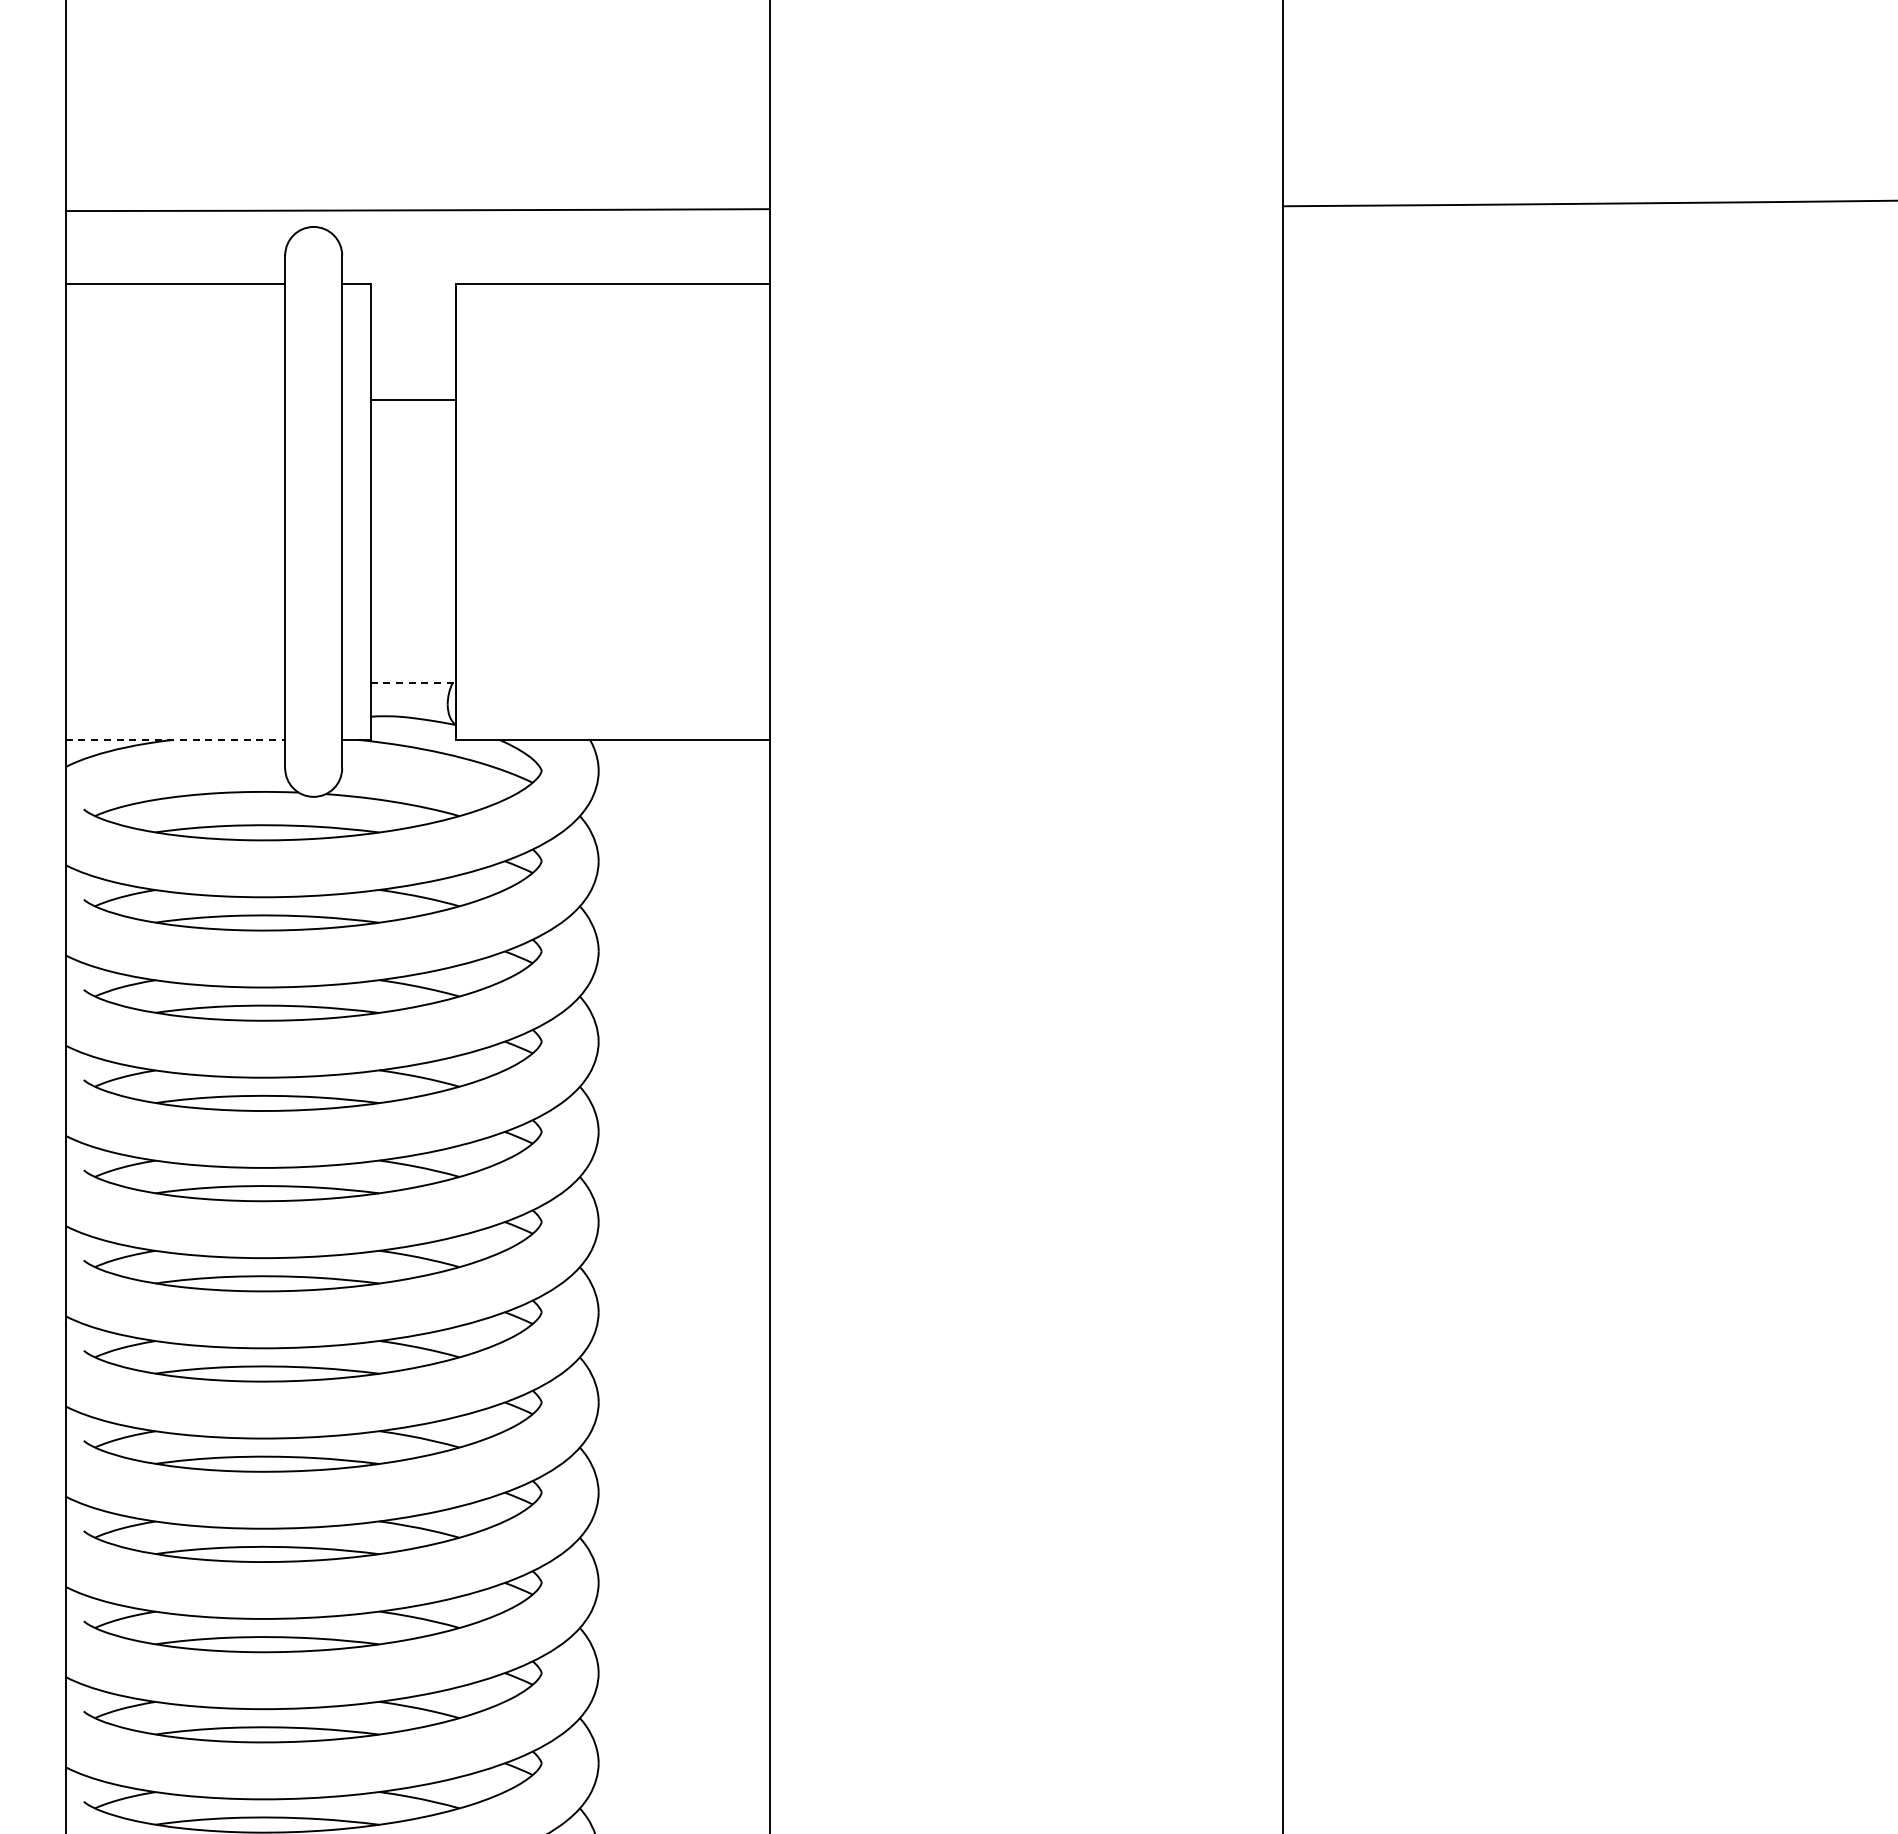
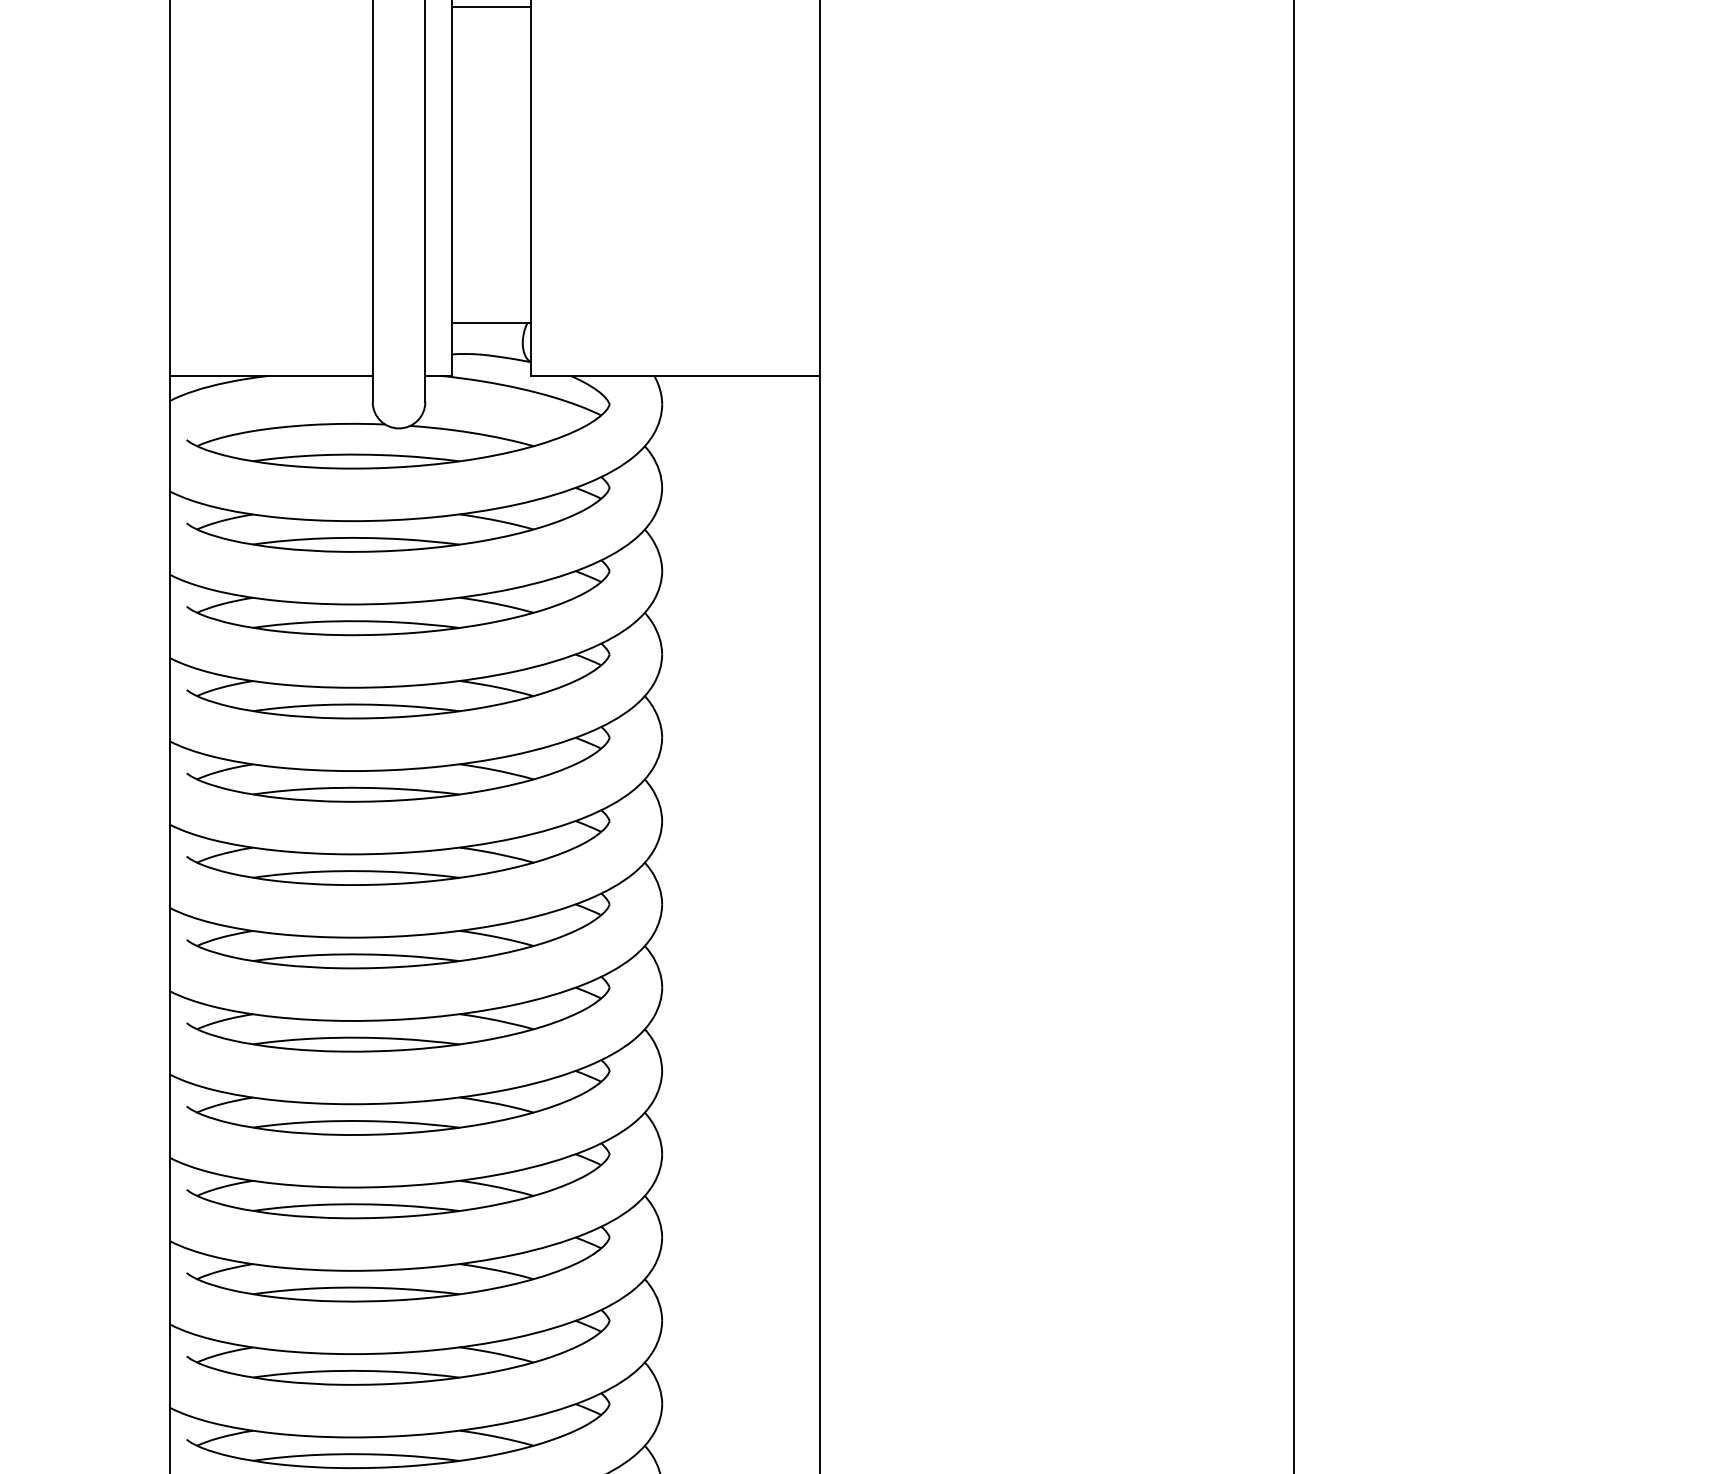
line: (413, 399) -> (491, 7), moved
line: (413, 682) -> (491, 322), dashed -> solid
line: (175, 739) -> (271, 375), dashed -> solid

